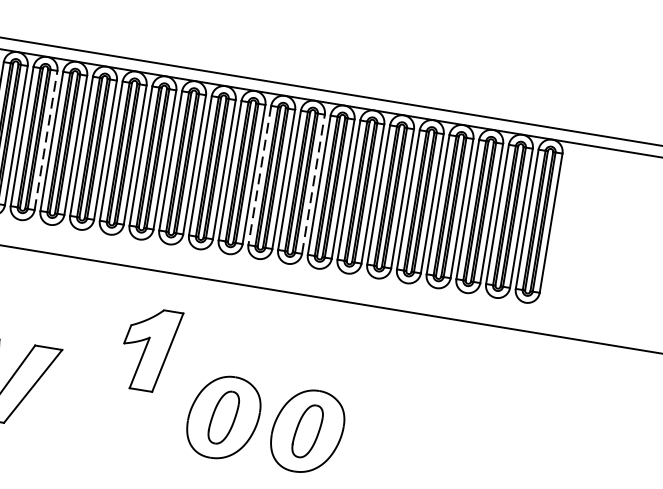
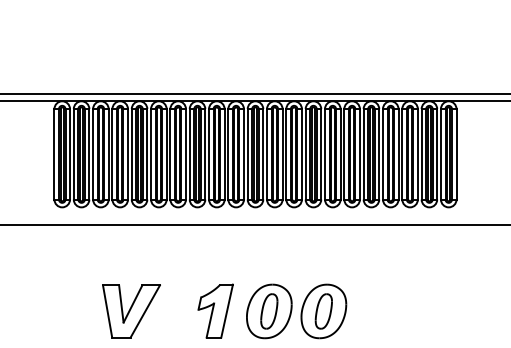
line: (45, 139) -> (127, 153), dashed -> solid
line: (260, 175) -> (267, 154), dashed -> solid
line: (313, 182) -> (301, 153), dashed -> solid
part: (150, 348) -> (215, 310), moved

